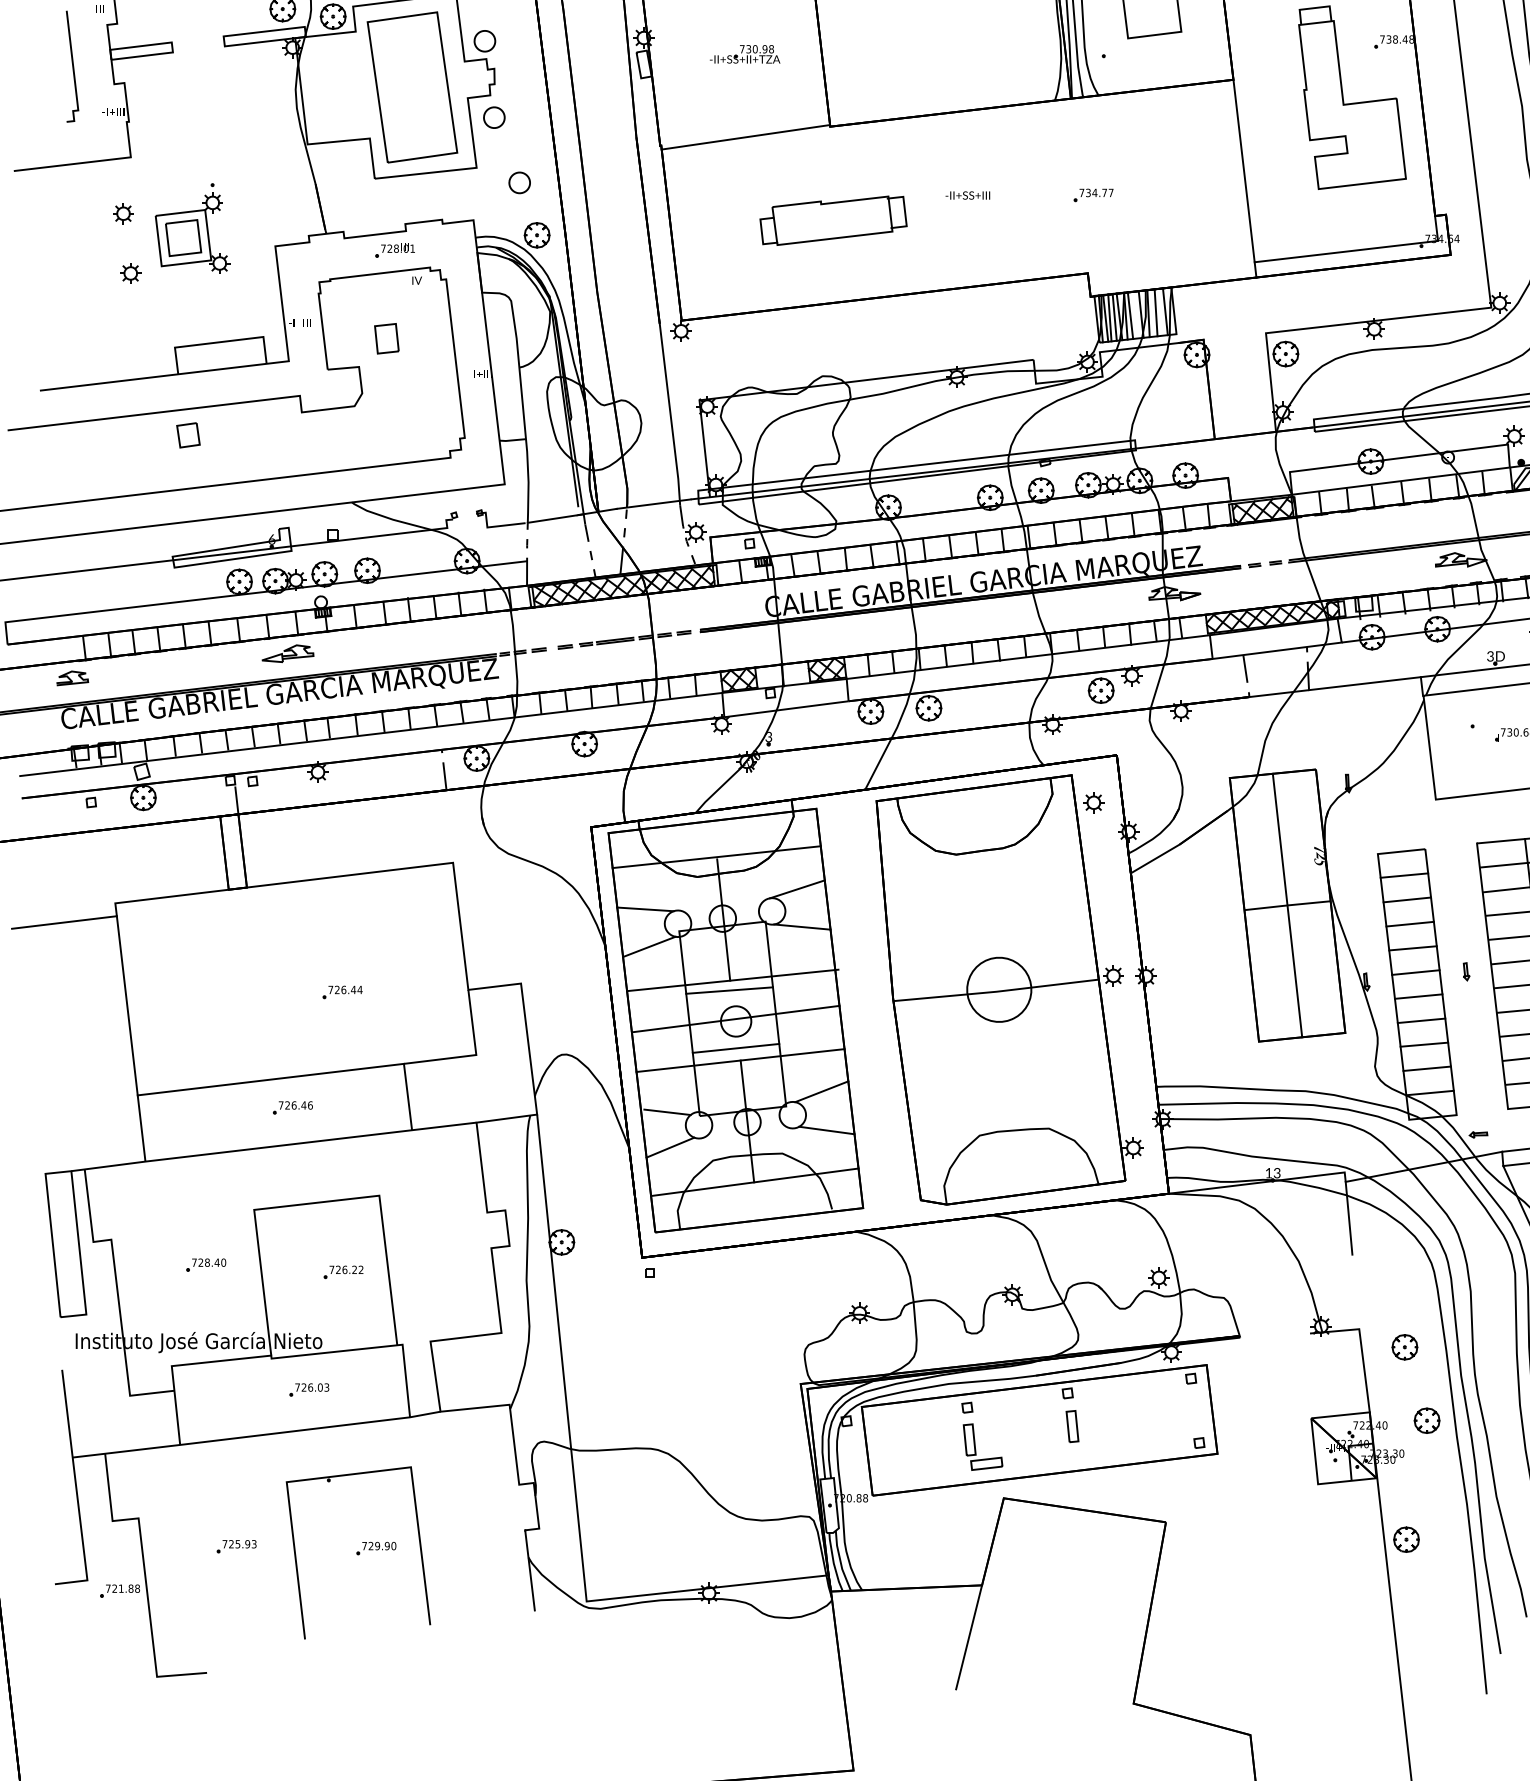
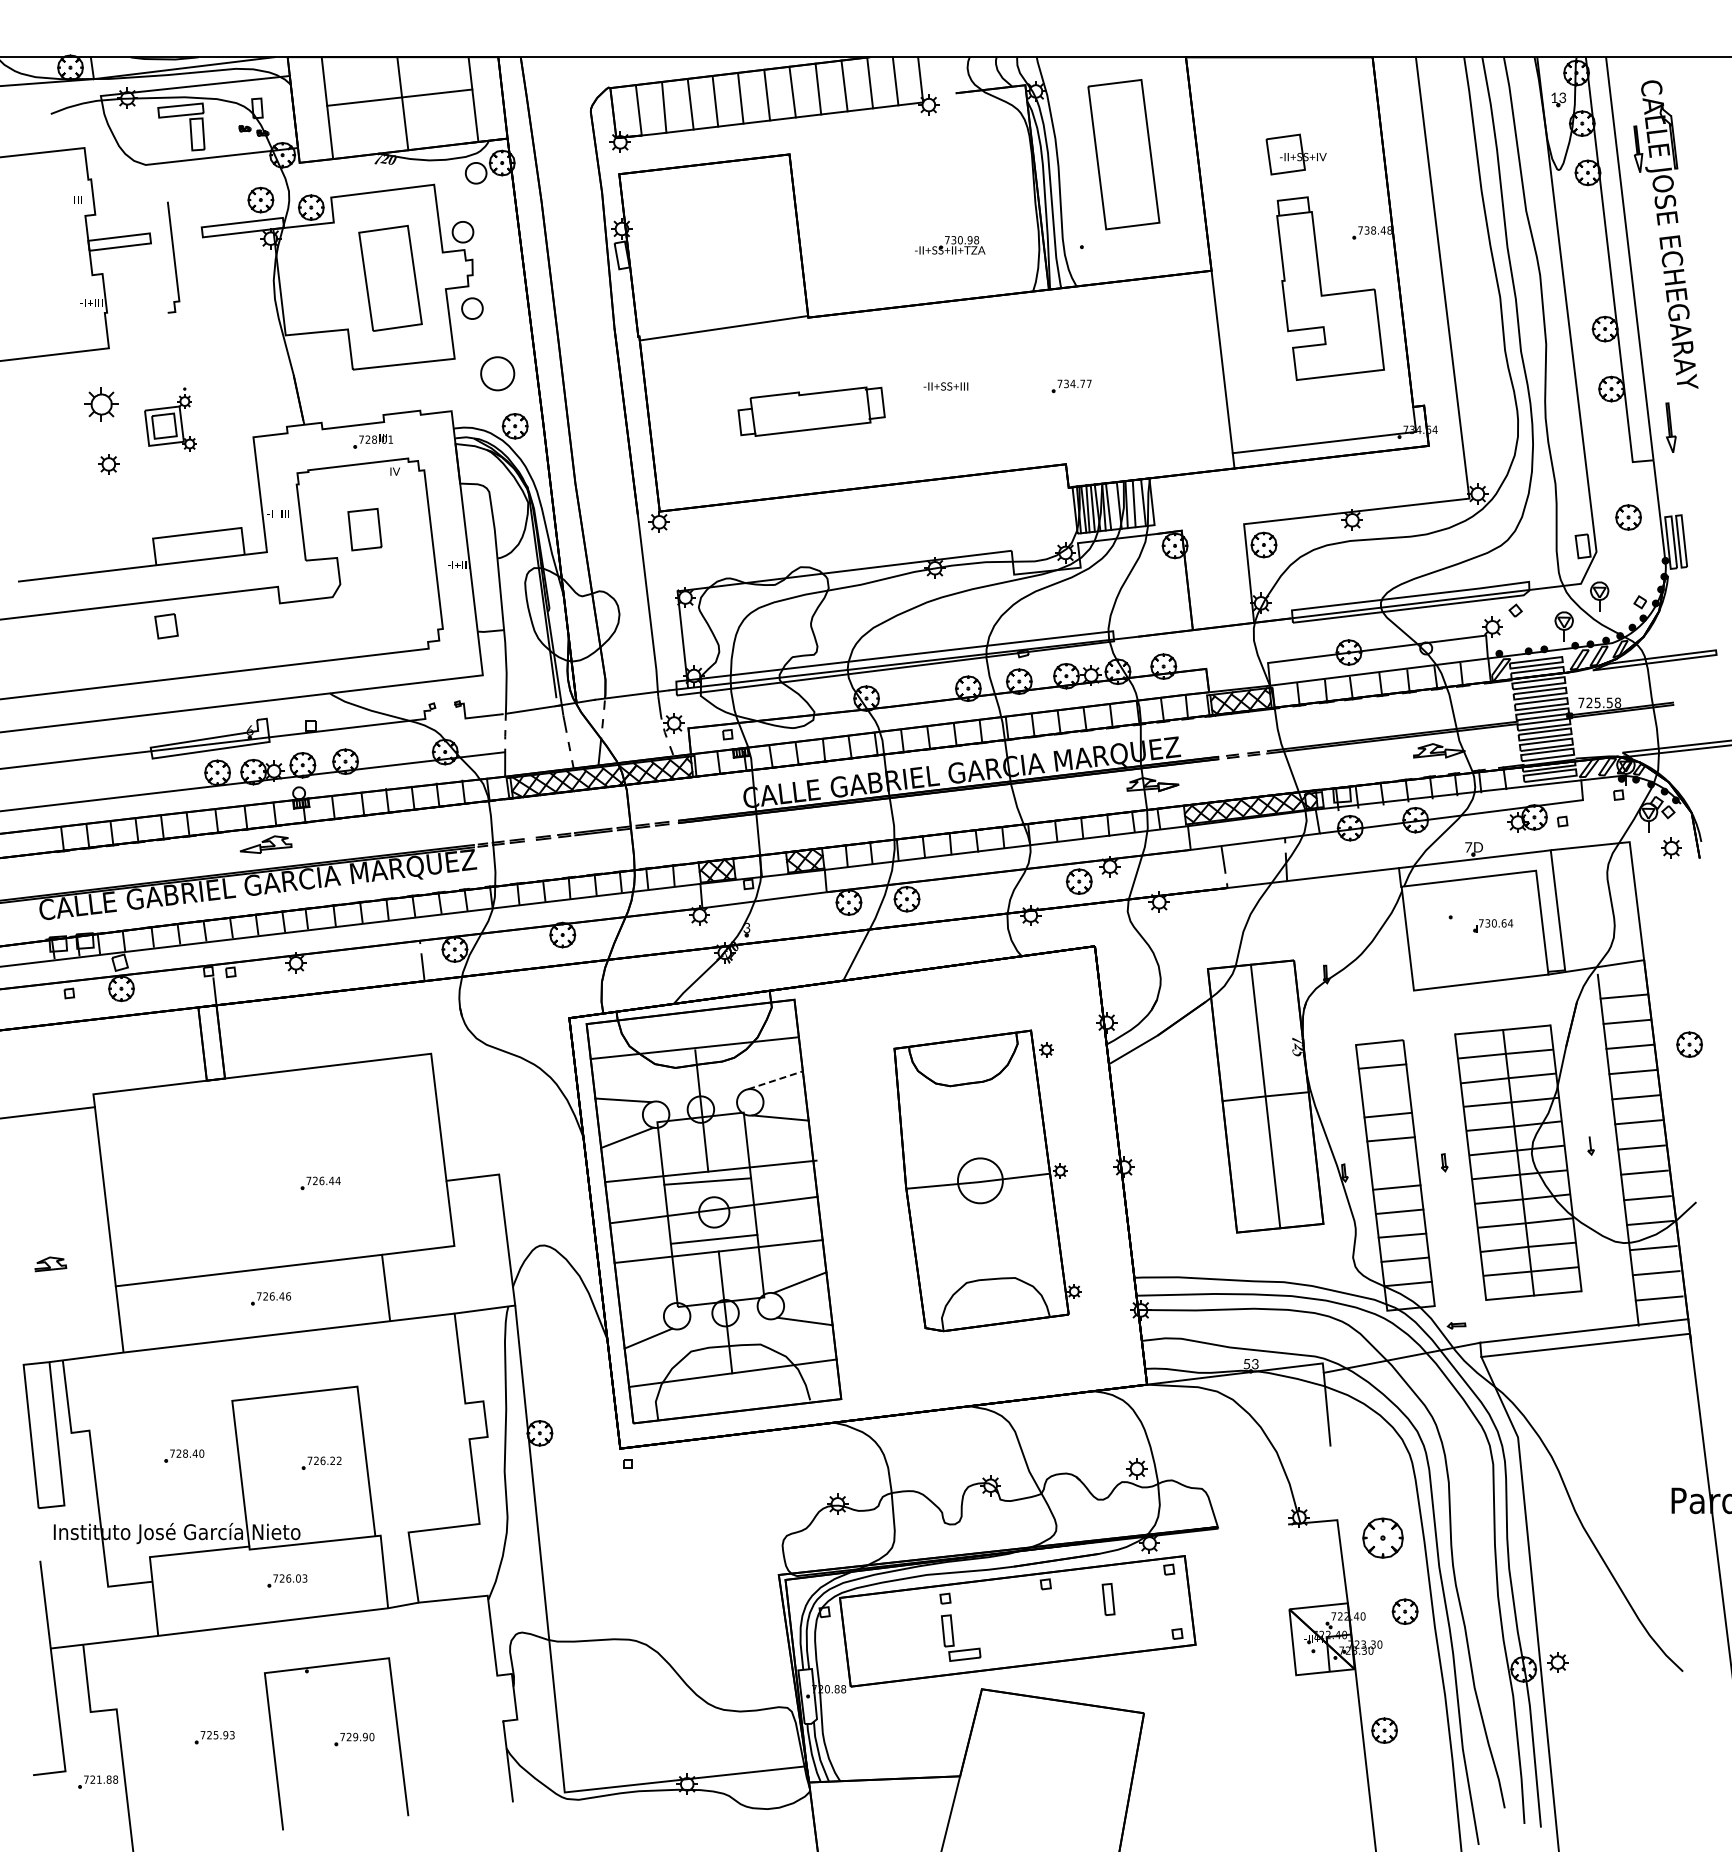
part: (745, 54) -> (950, 245), moved
line: (72, 66) -> (173, 257), moved
part: (412, 87) -> (390, 278), size x0.7
part: (519, 182) -> (497, 373), size x1.6
part: (123, 213) -> (101, 404), size x1.6
part: (192, 228) -> (170, 419), size x0.7
part: (386, 338) -> (364, 529), size x1.4
text: (1490, 656) -> (1468, 847), 3D -> 7D
curve: (71, 679) -> (49, 1265), moved
line: (797, 889) -> (775, 1080), solid -> dashed
line: (1407, 899) -> (1385, 1090), removed
line: (1415, 972) -> (1393, 1163), removed
part: (1009, 989) -> (987, 1180), size x0.7
line: (667, 1111) -> (645, 1302), removed
text: (1268, 1173) -> (1246, 1364), 13 -> 53
part: (1404, 1347) -> (1382, 1538), size x1.6
part: (1072, 1426) -> (1108, 1599), moved

